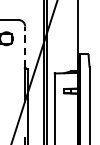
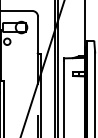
line: (25, 46) -> (38, 34), dashed -> solid

